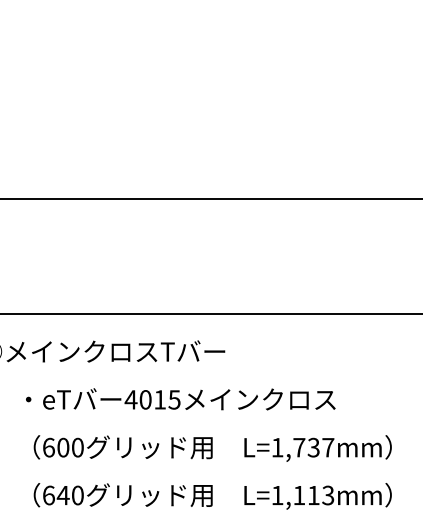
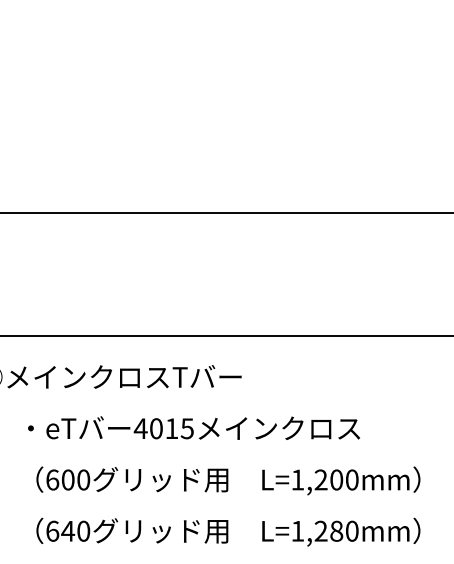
text: (313, 447) -> (336, 479), L=1,737mm -> L=1,200mm
text: (313, 494) -> (336, 530), L=1,113mm -> L=1,280mm

